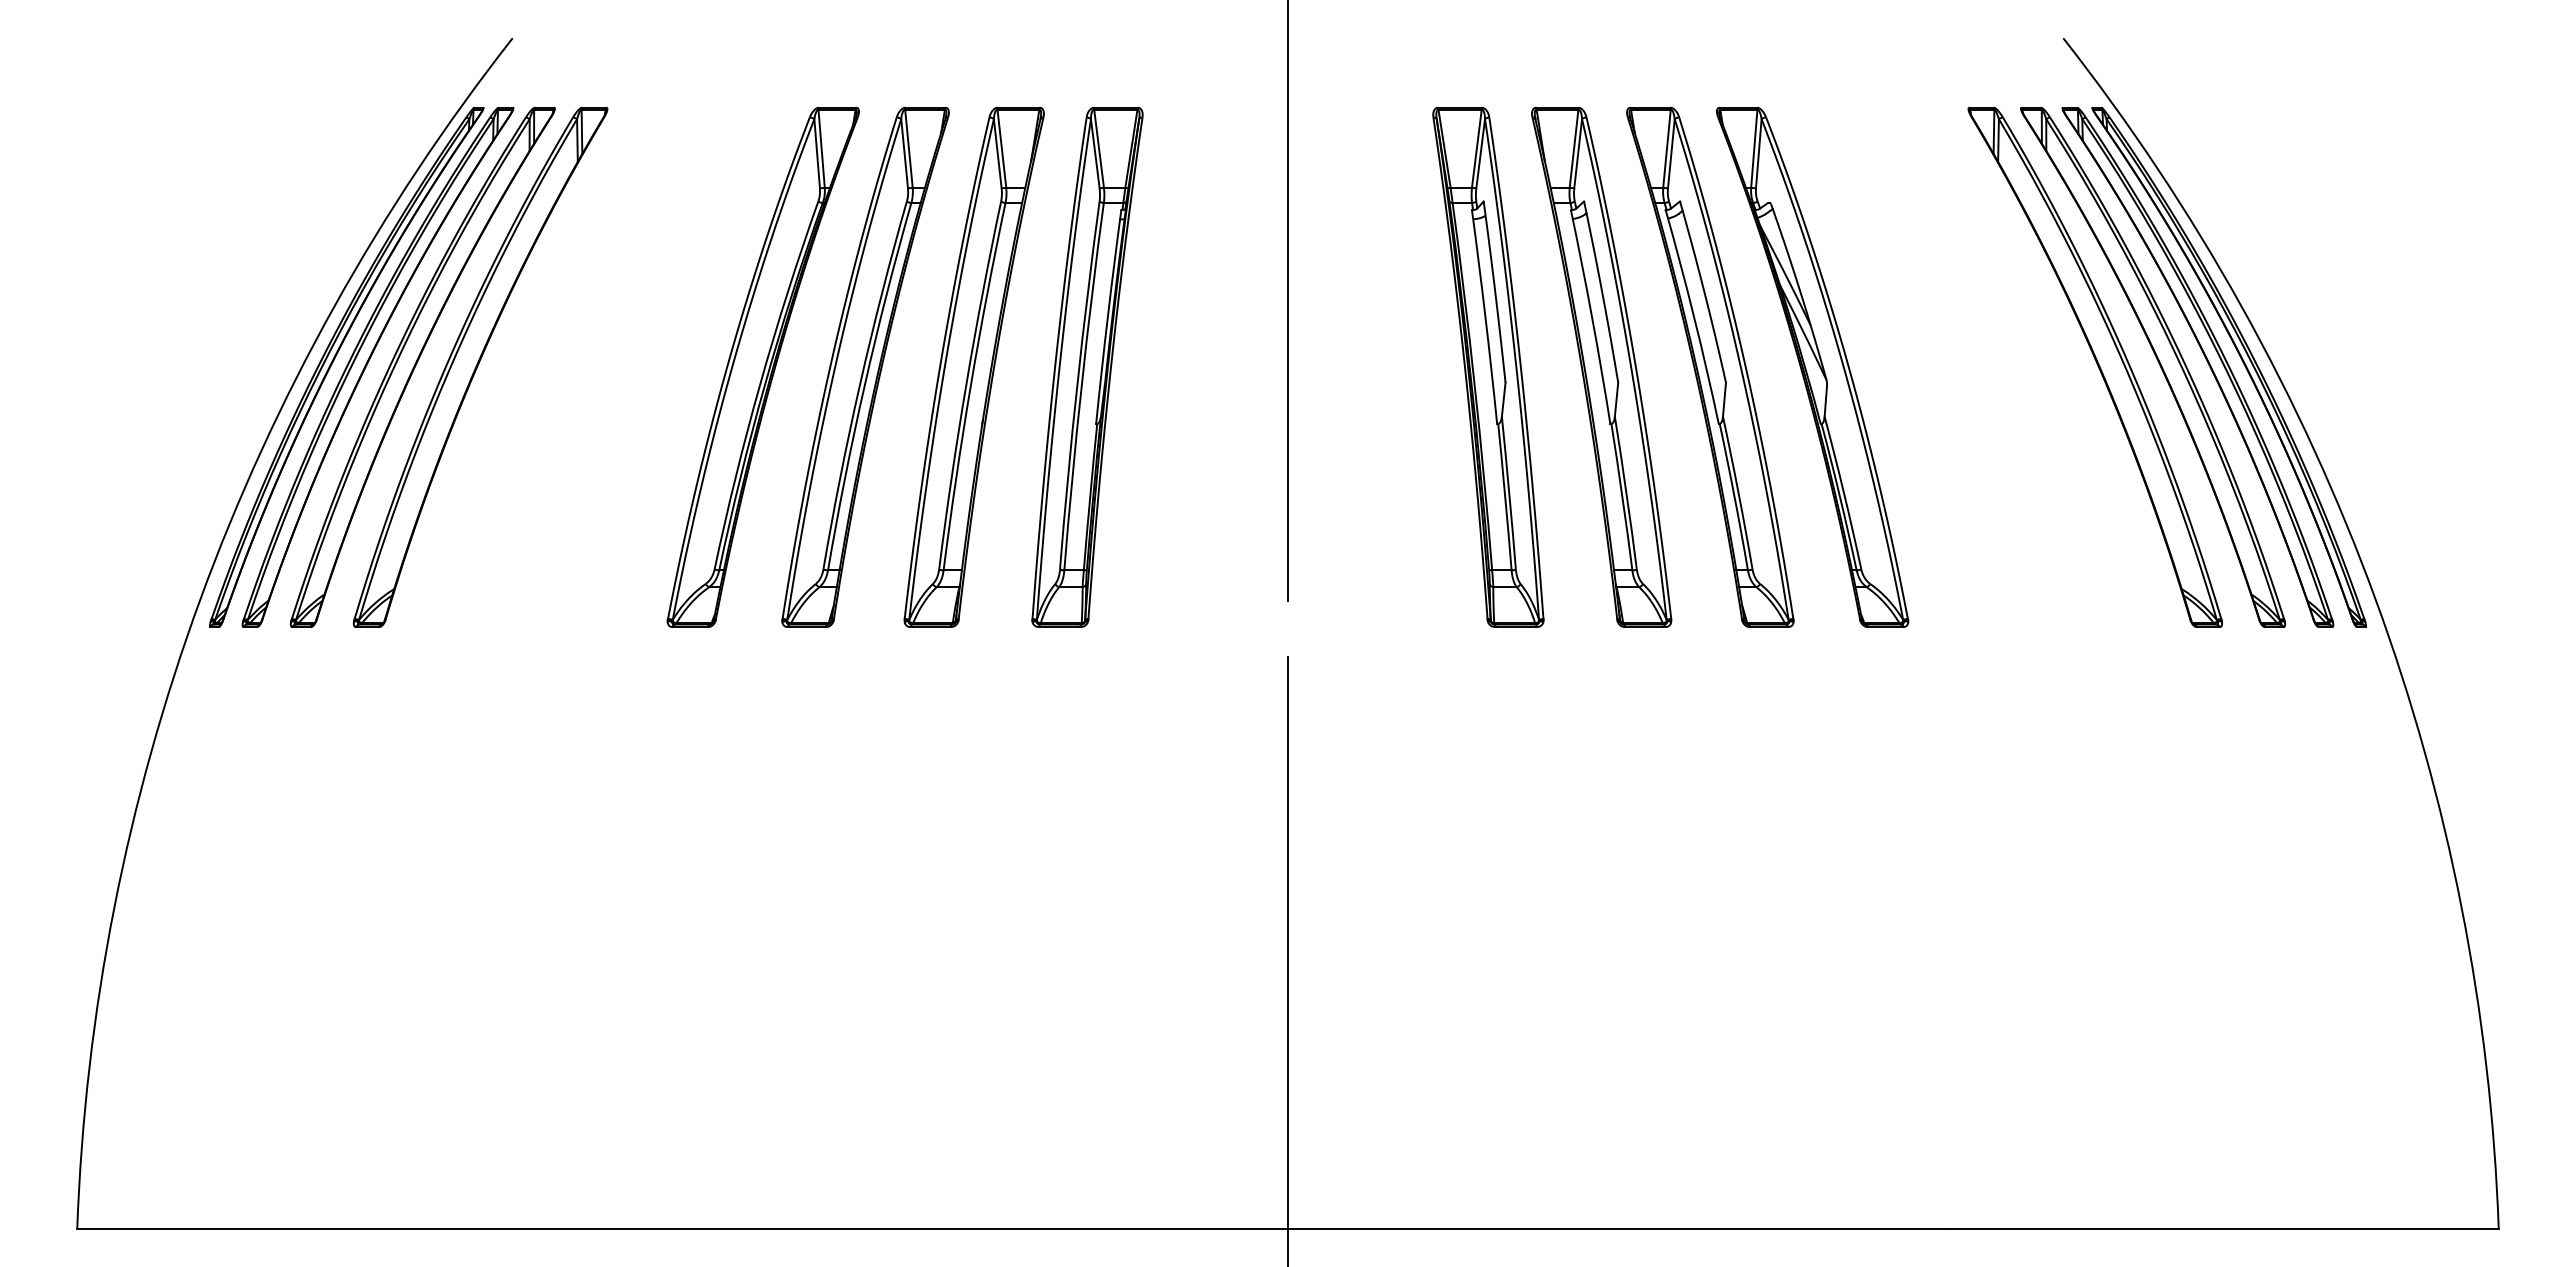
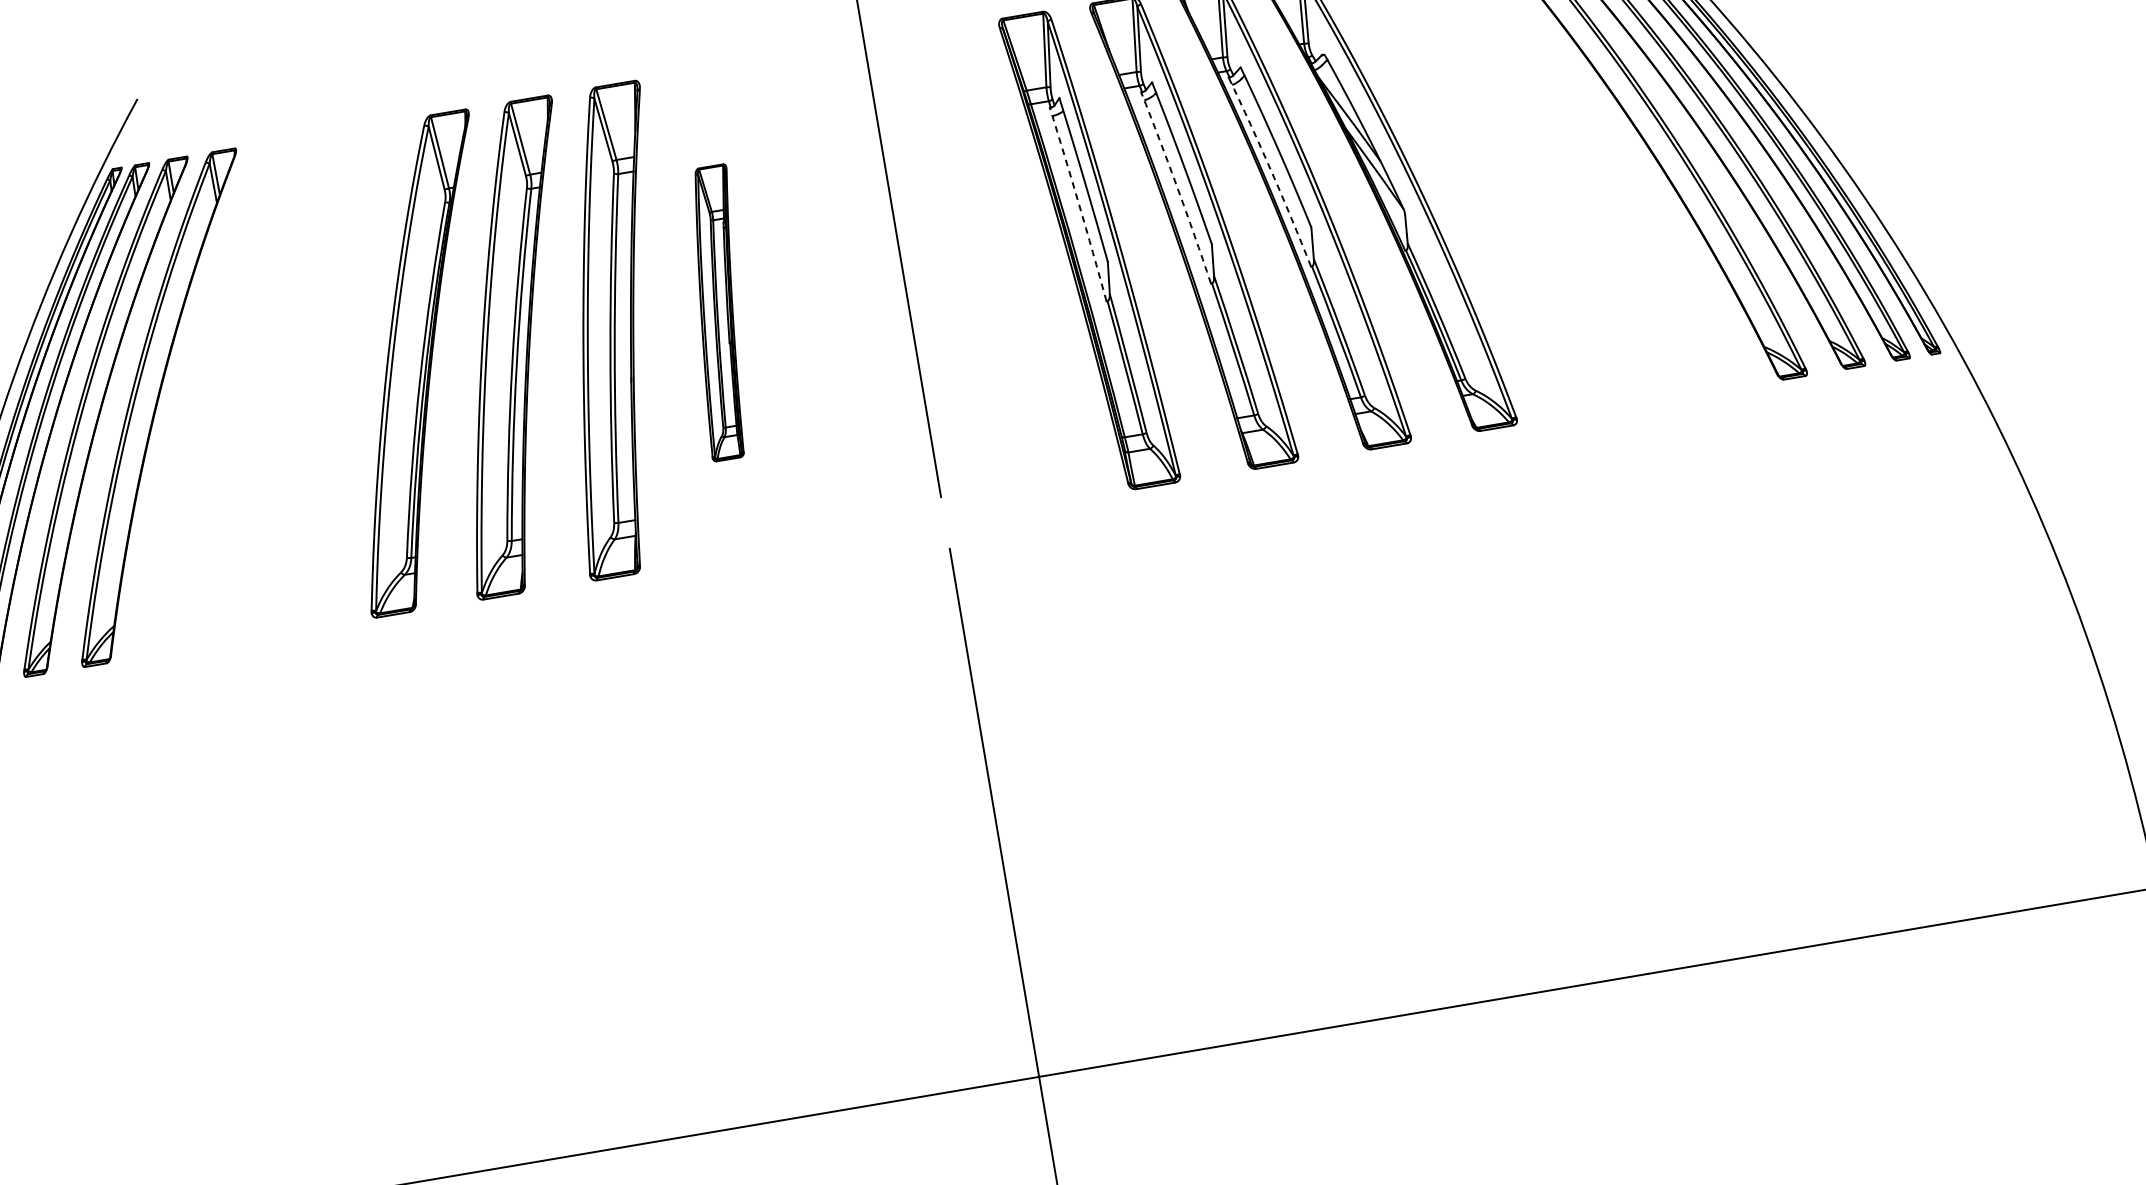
arc: (1485, 316) -> (1079, 203), solid -> dashed
arc: (1591, 316) -> (1176, 187), solid -> dashed
arc: (1693, 316) -> (1271, 171), solid -> dashed
part: (1087, 366) -> (719, 312), size x0.6

